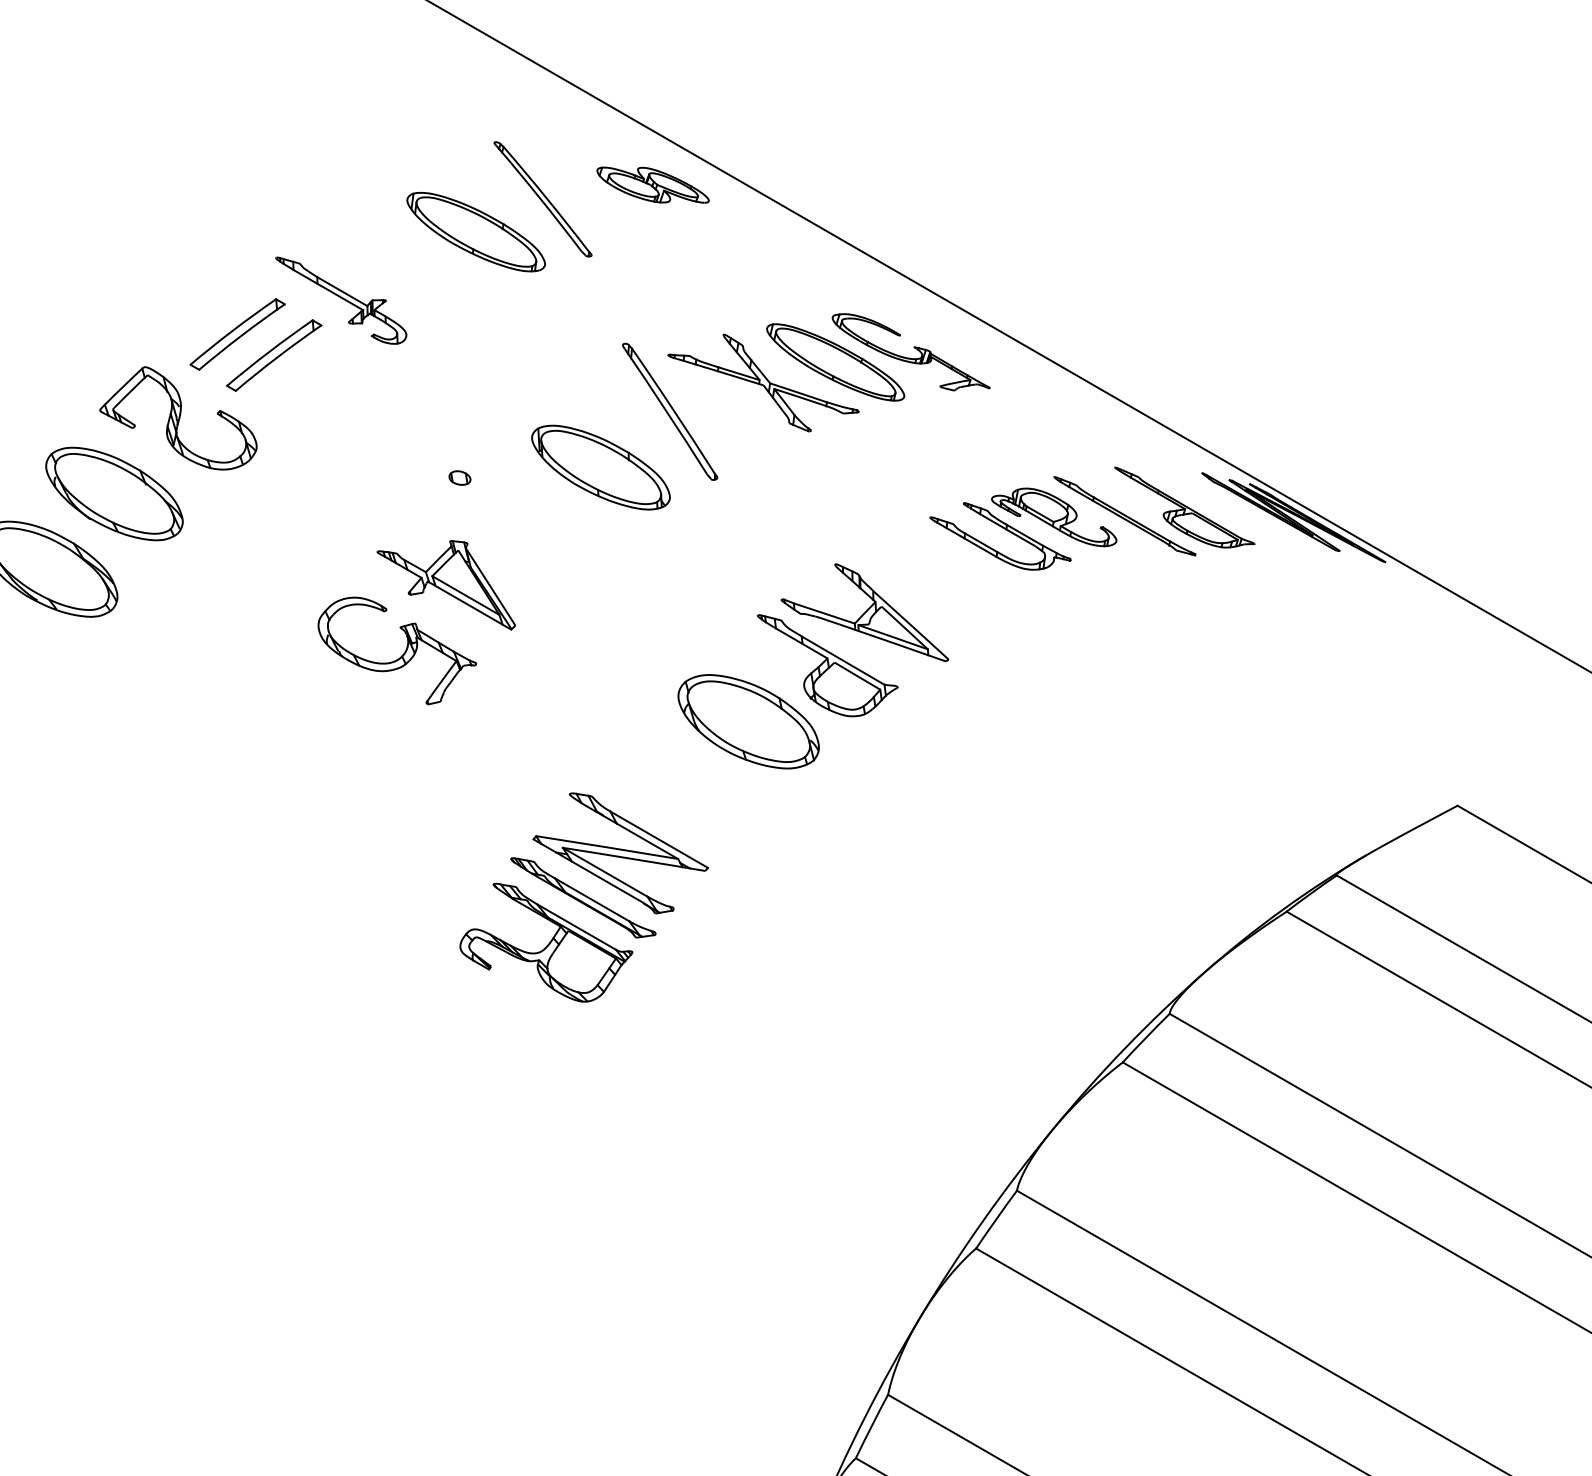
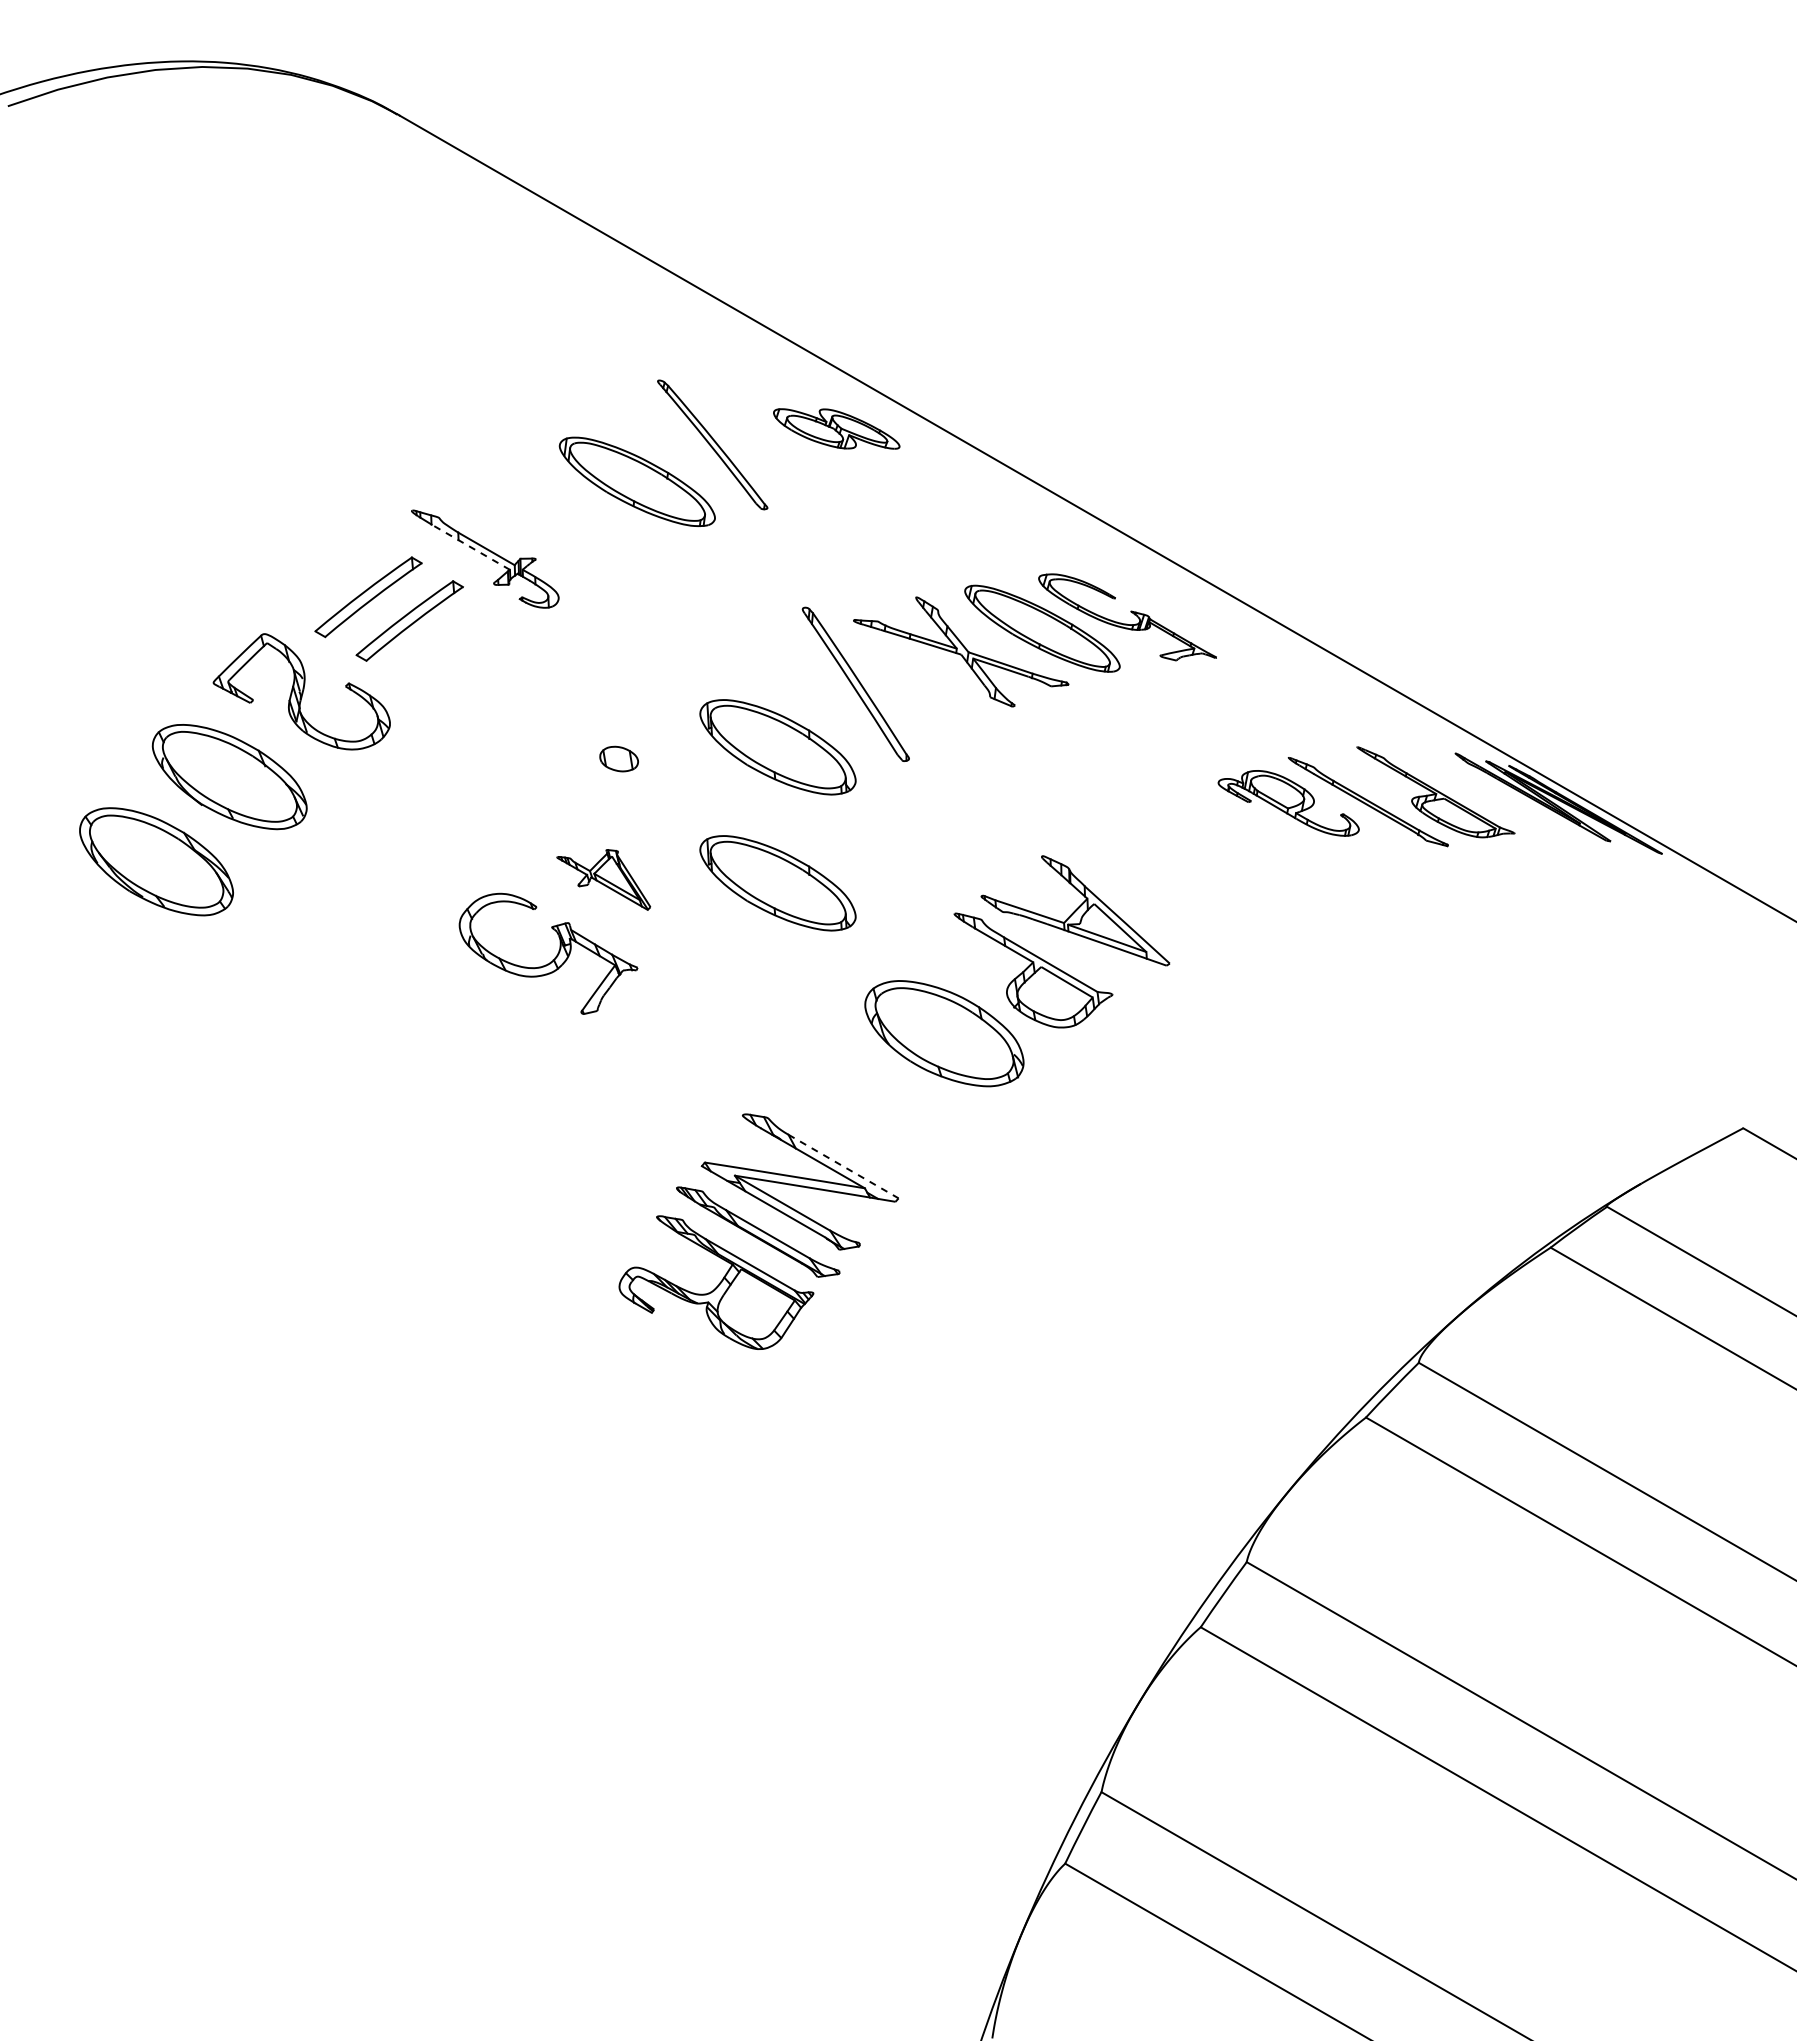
line: (329, 290) -> (471, 547), solid -> dashed
part: (459, 477) -> (618, 758), size x1.6
part: (1003, 529) -> (1231, 816), removed
part: (446, 584) -> (603, 879), size x0.6
part: (600, 588) -> (777, 883), added
line: (659, 839) -> (843, 1166), solid -> dashed

